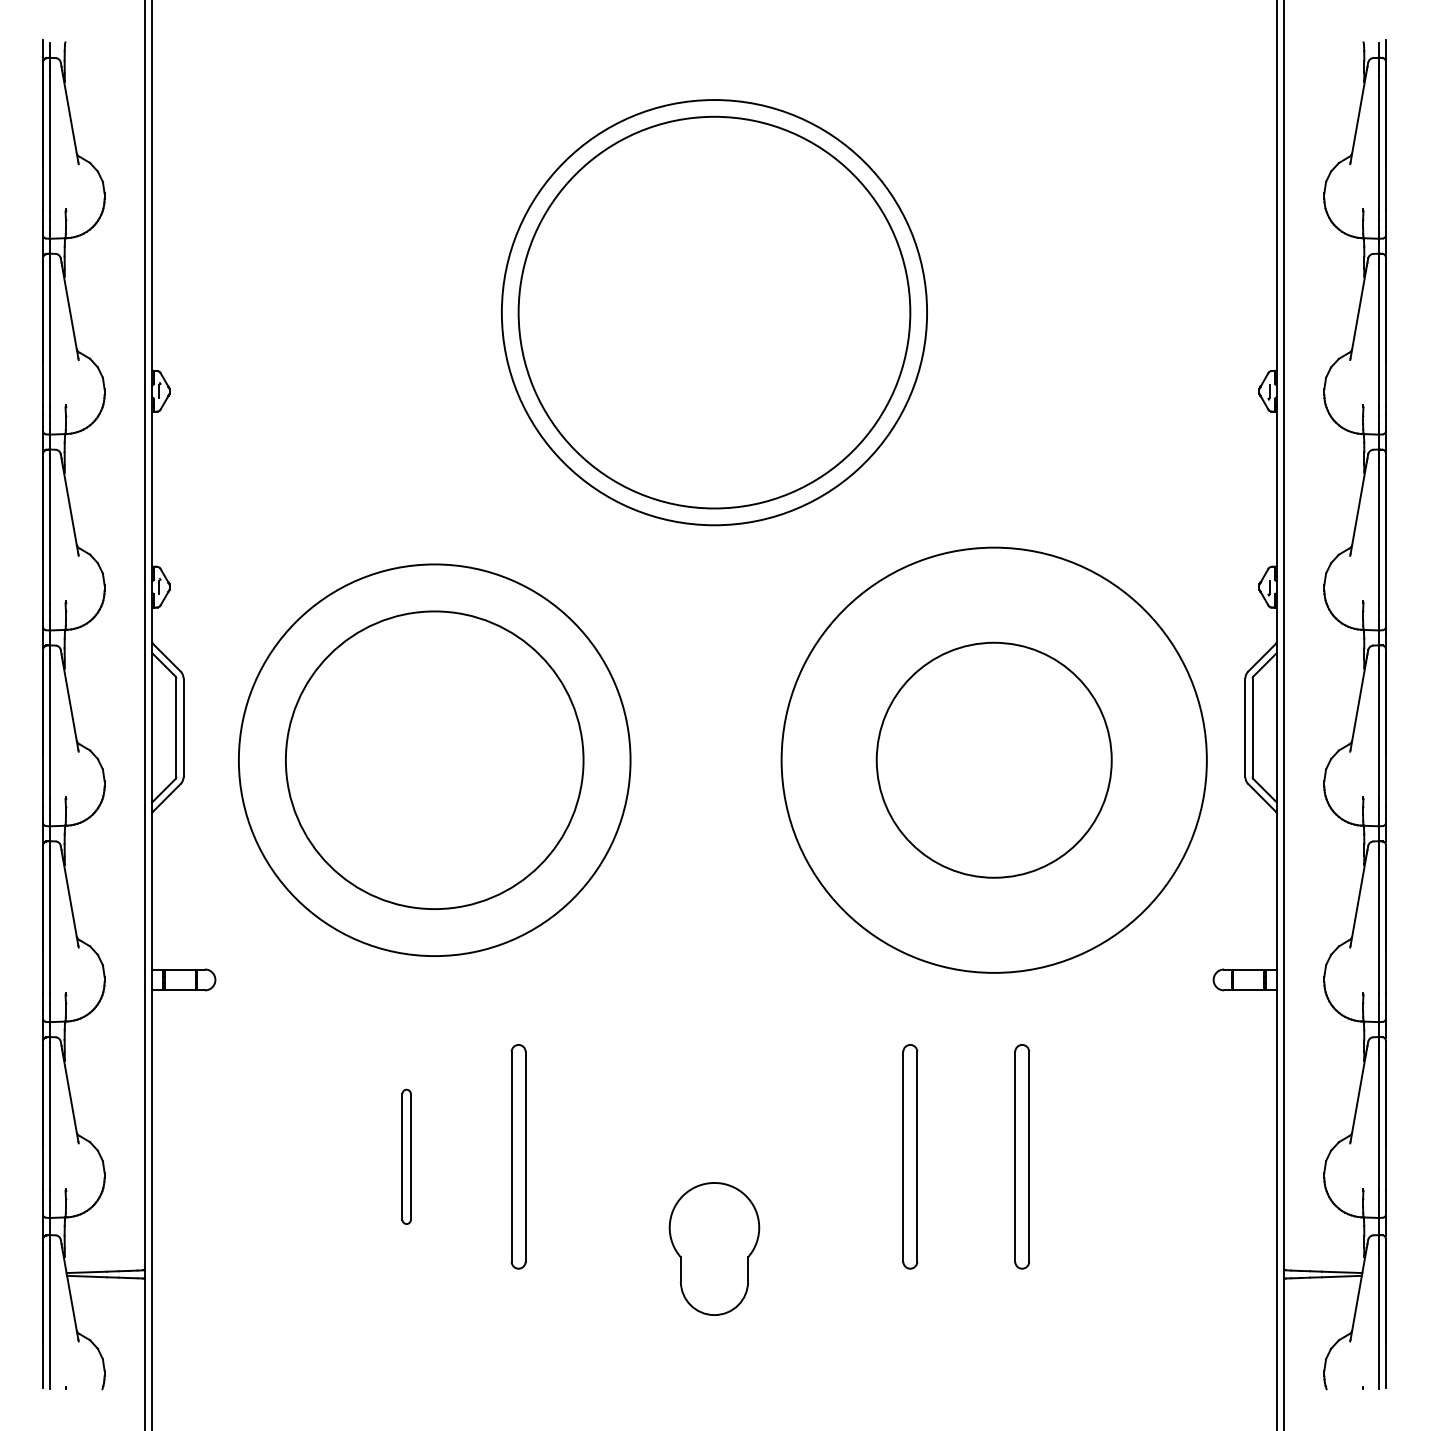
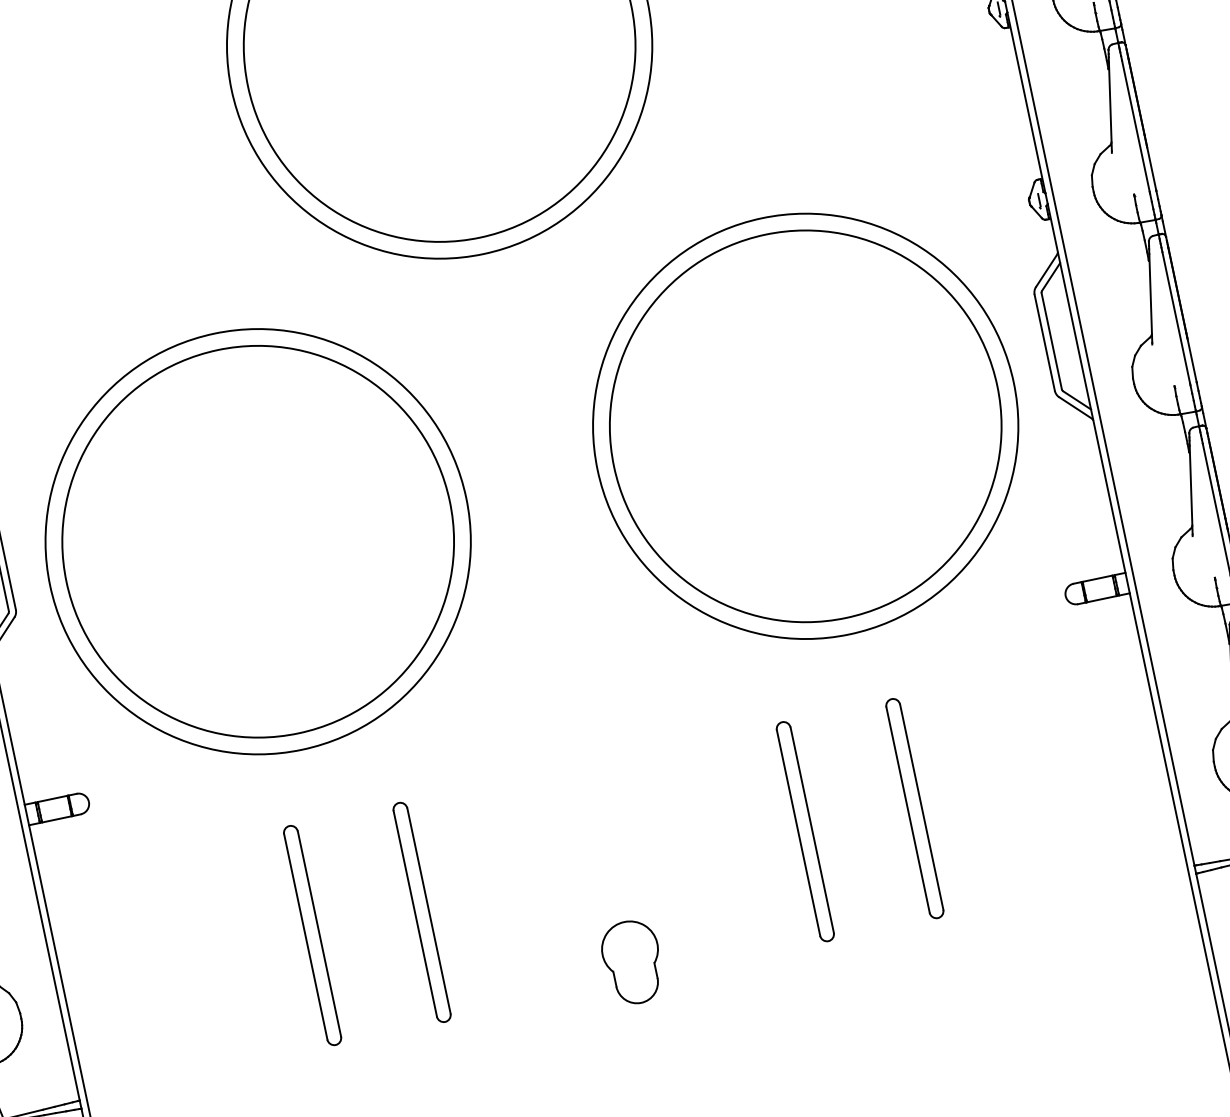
circle: (434, 759) -> (257, 541), size x1.43
circle: (994, 760) -> (805, 426), size x1.67
part: (406, 1156) -> (312, 935), size x1.67
part: (714, 1249) -> (632, 962), size x0.62

